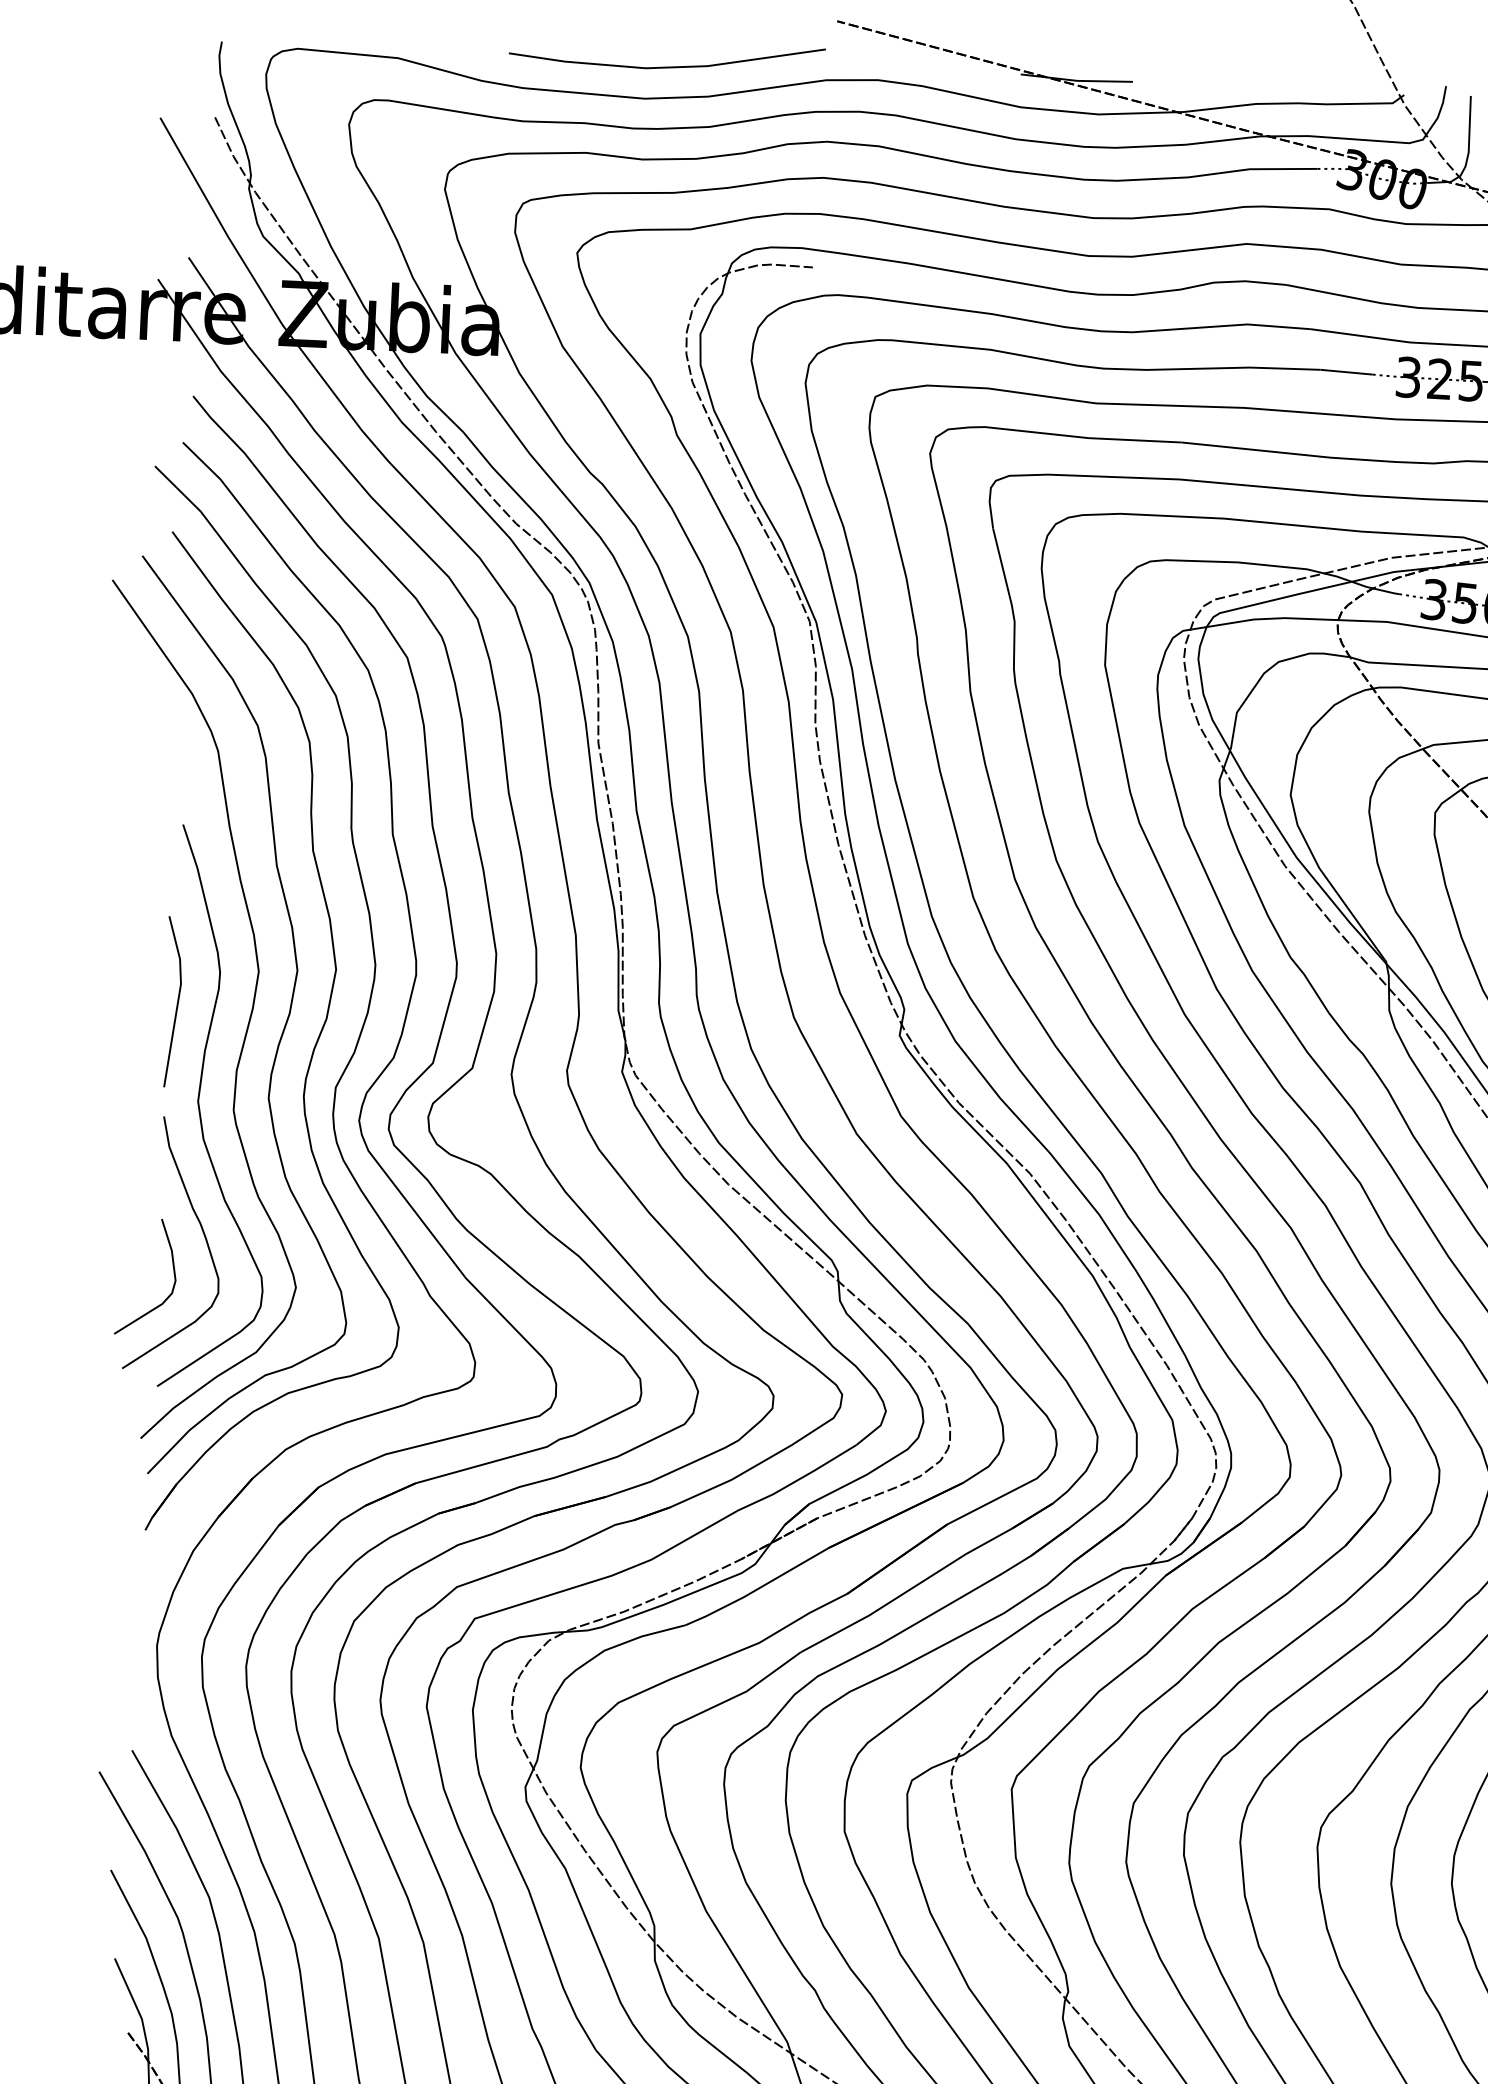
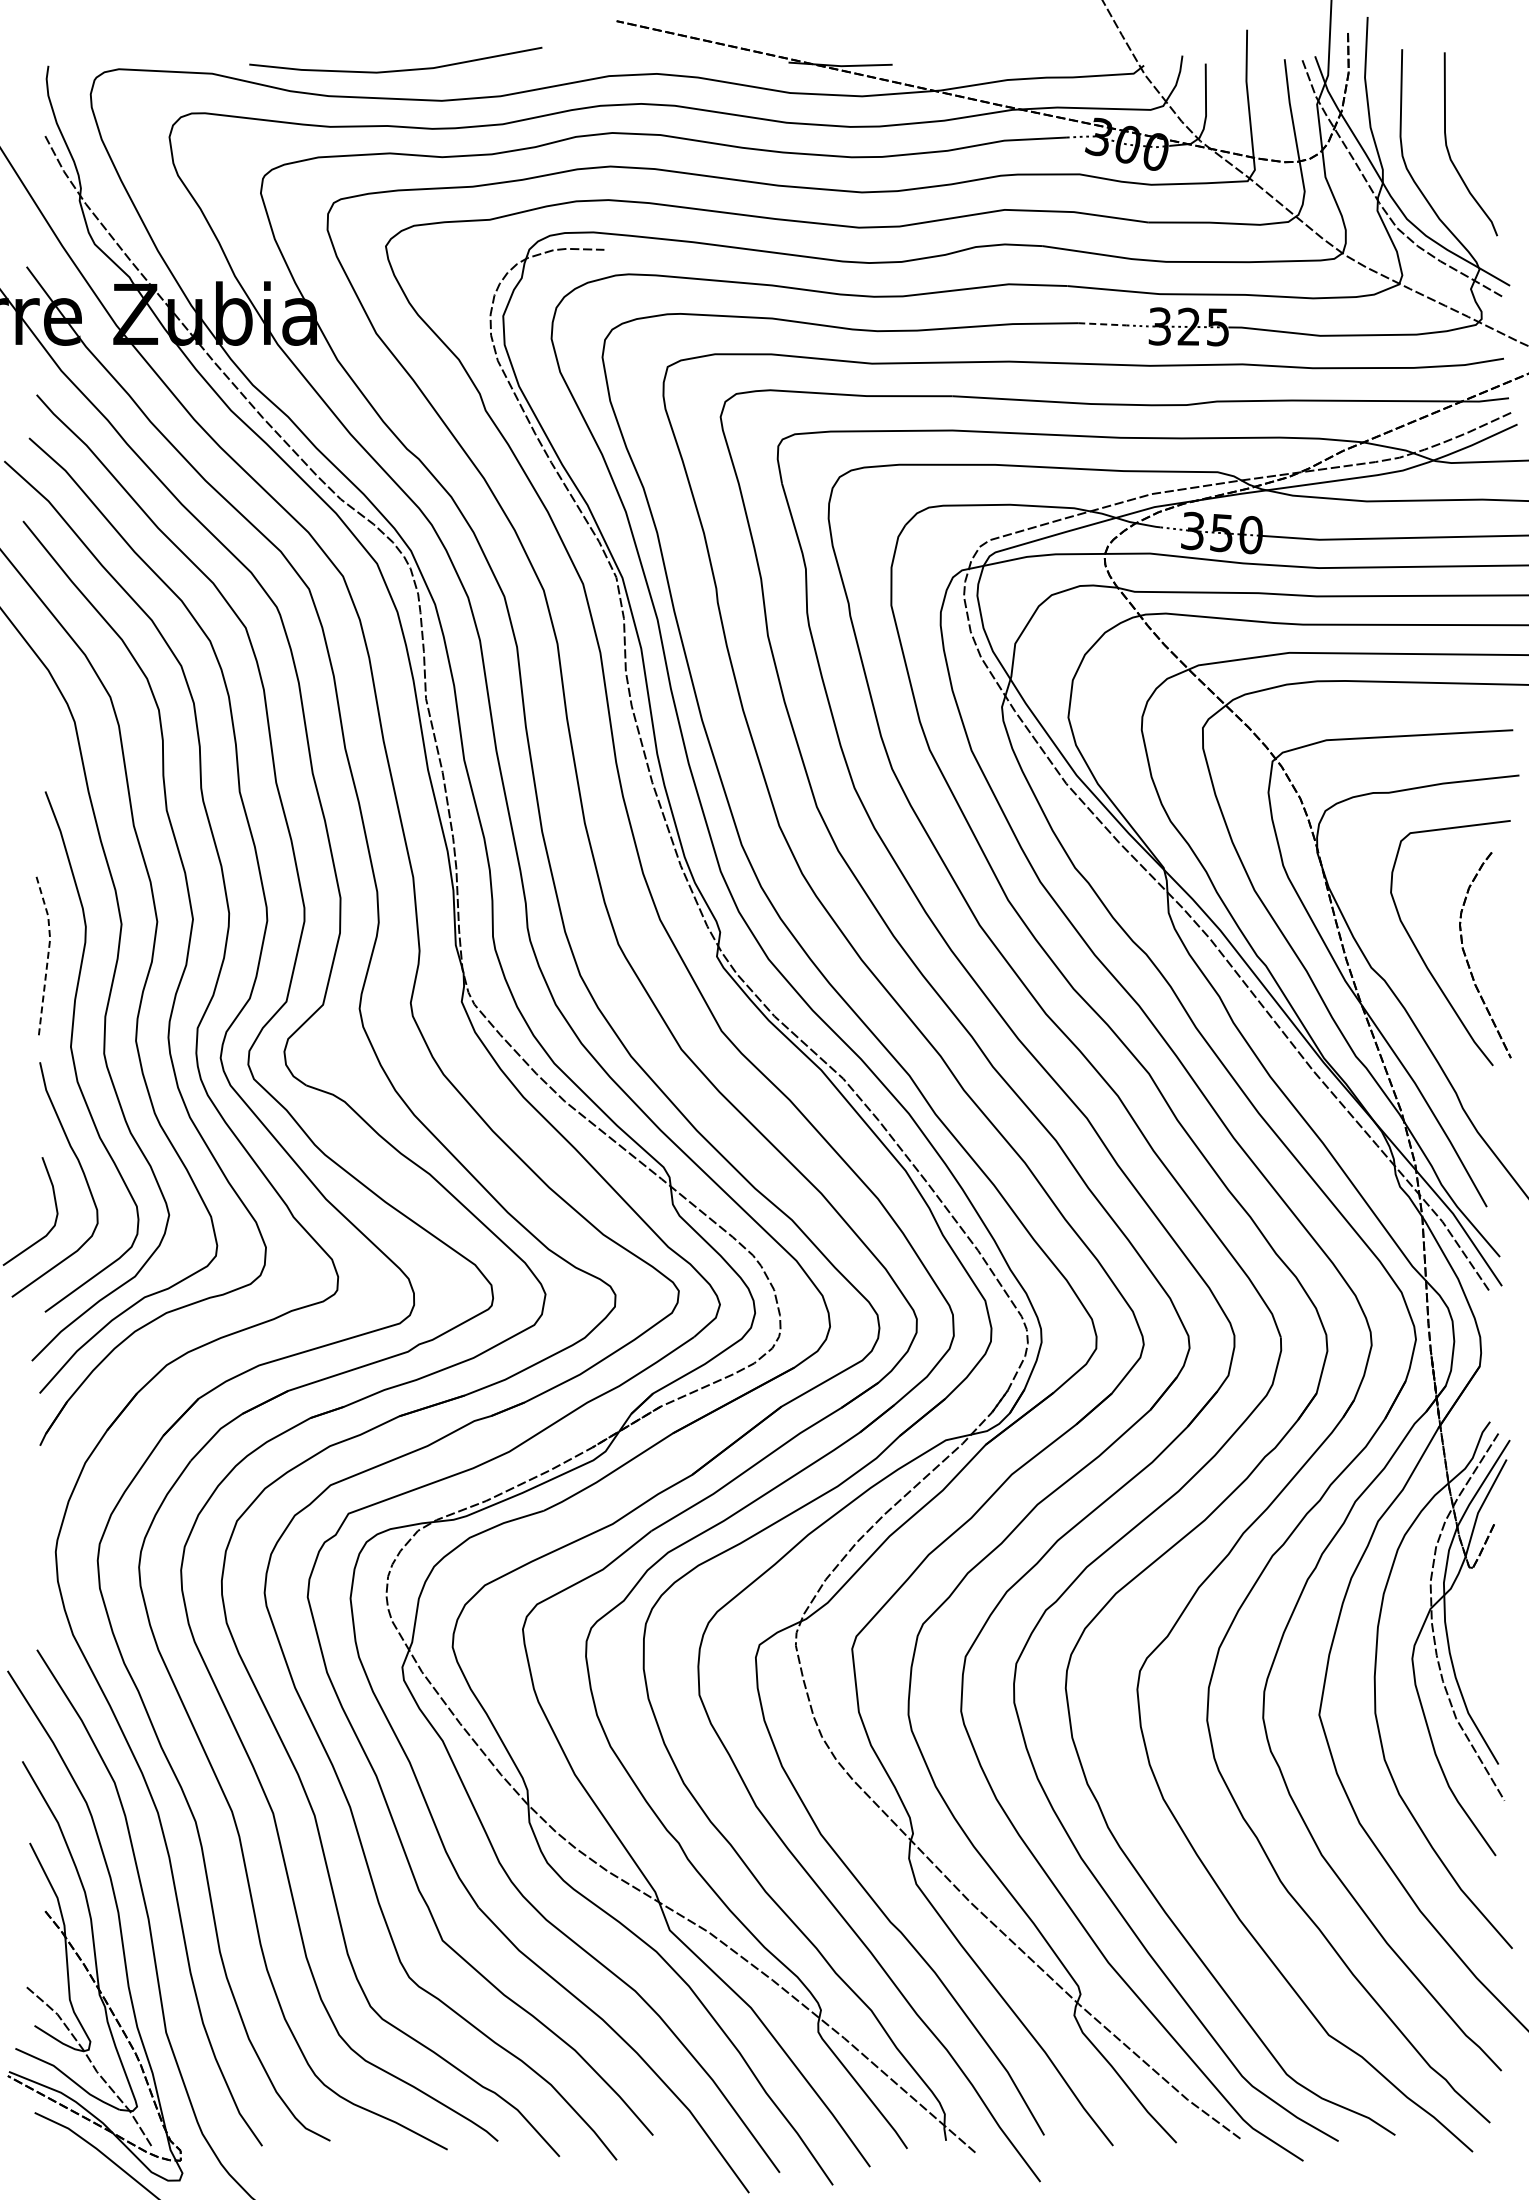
line: (670, 65) -> (399, 69), moved
line: (1346, 372) -> (1102, 324), solid -> dashed
line: (178, 999) -> (48, 953), solid -> dashed

